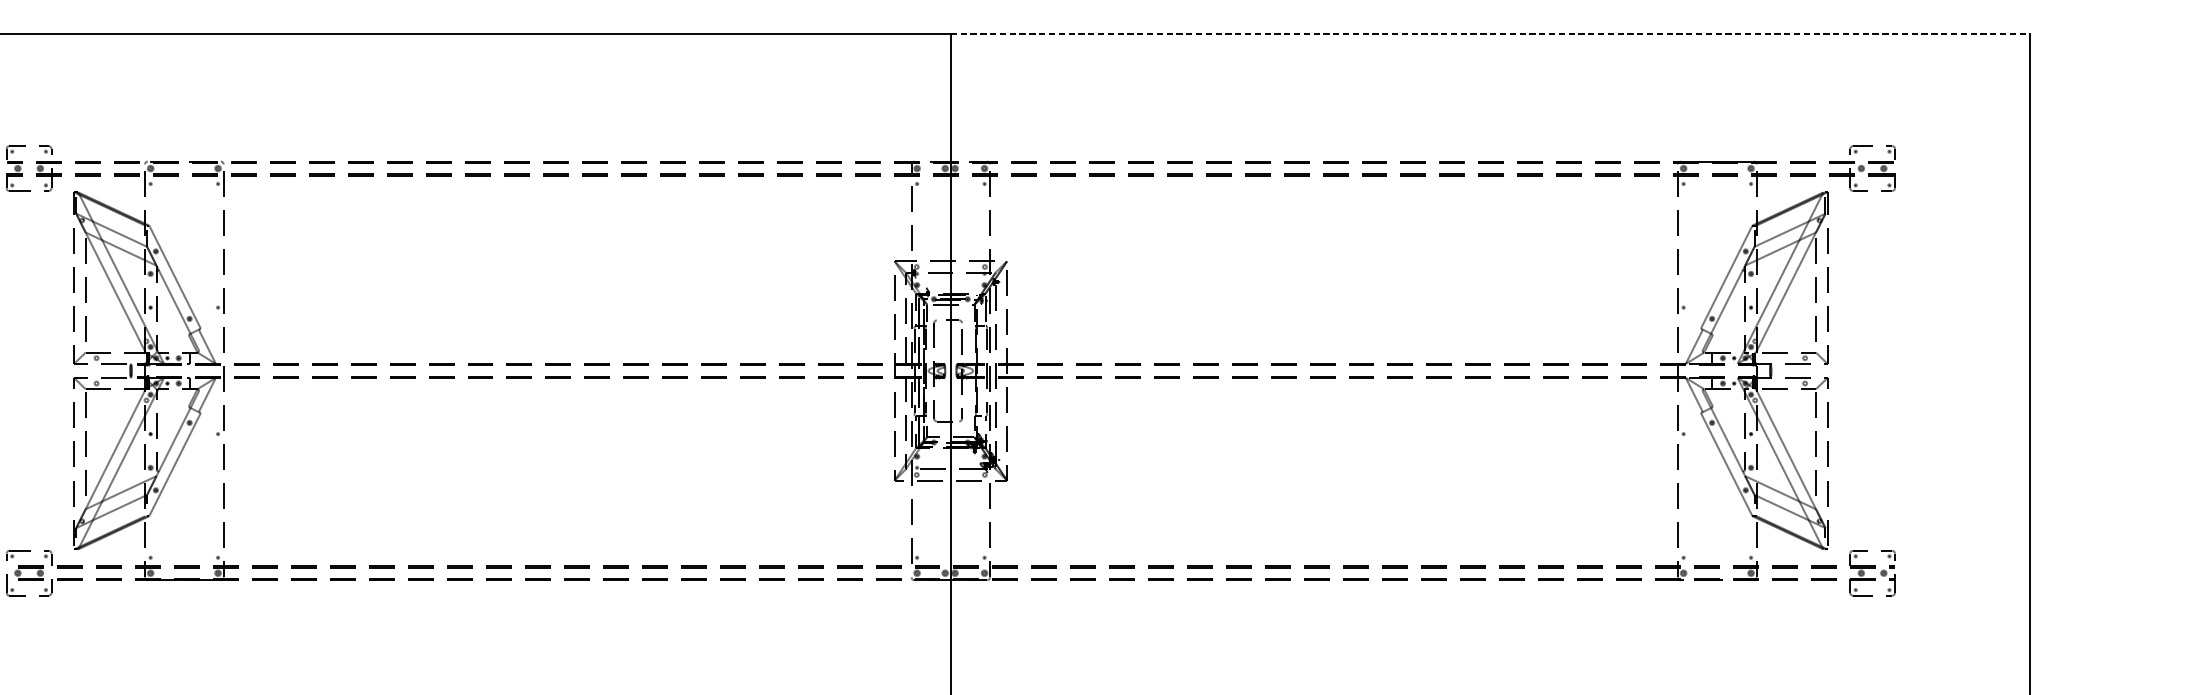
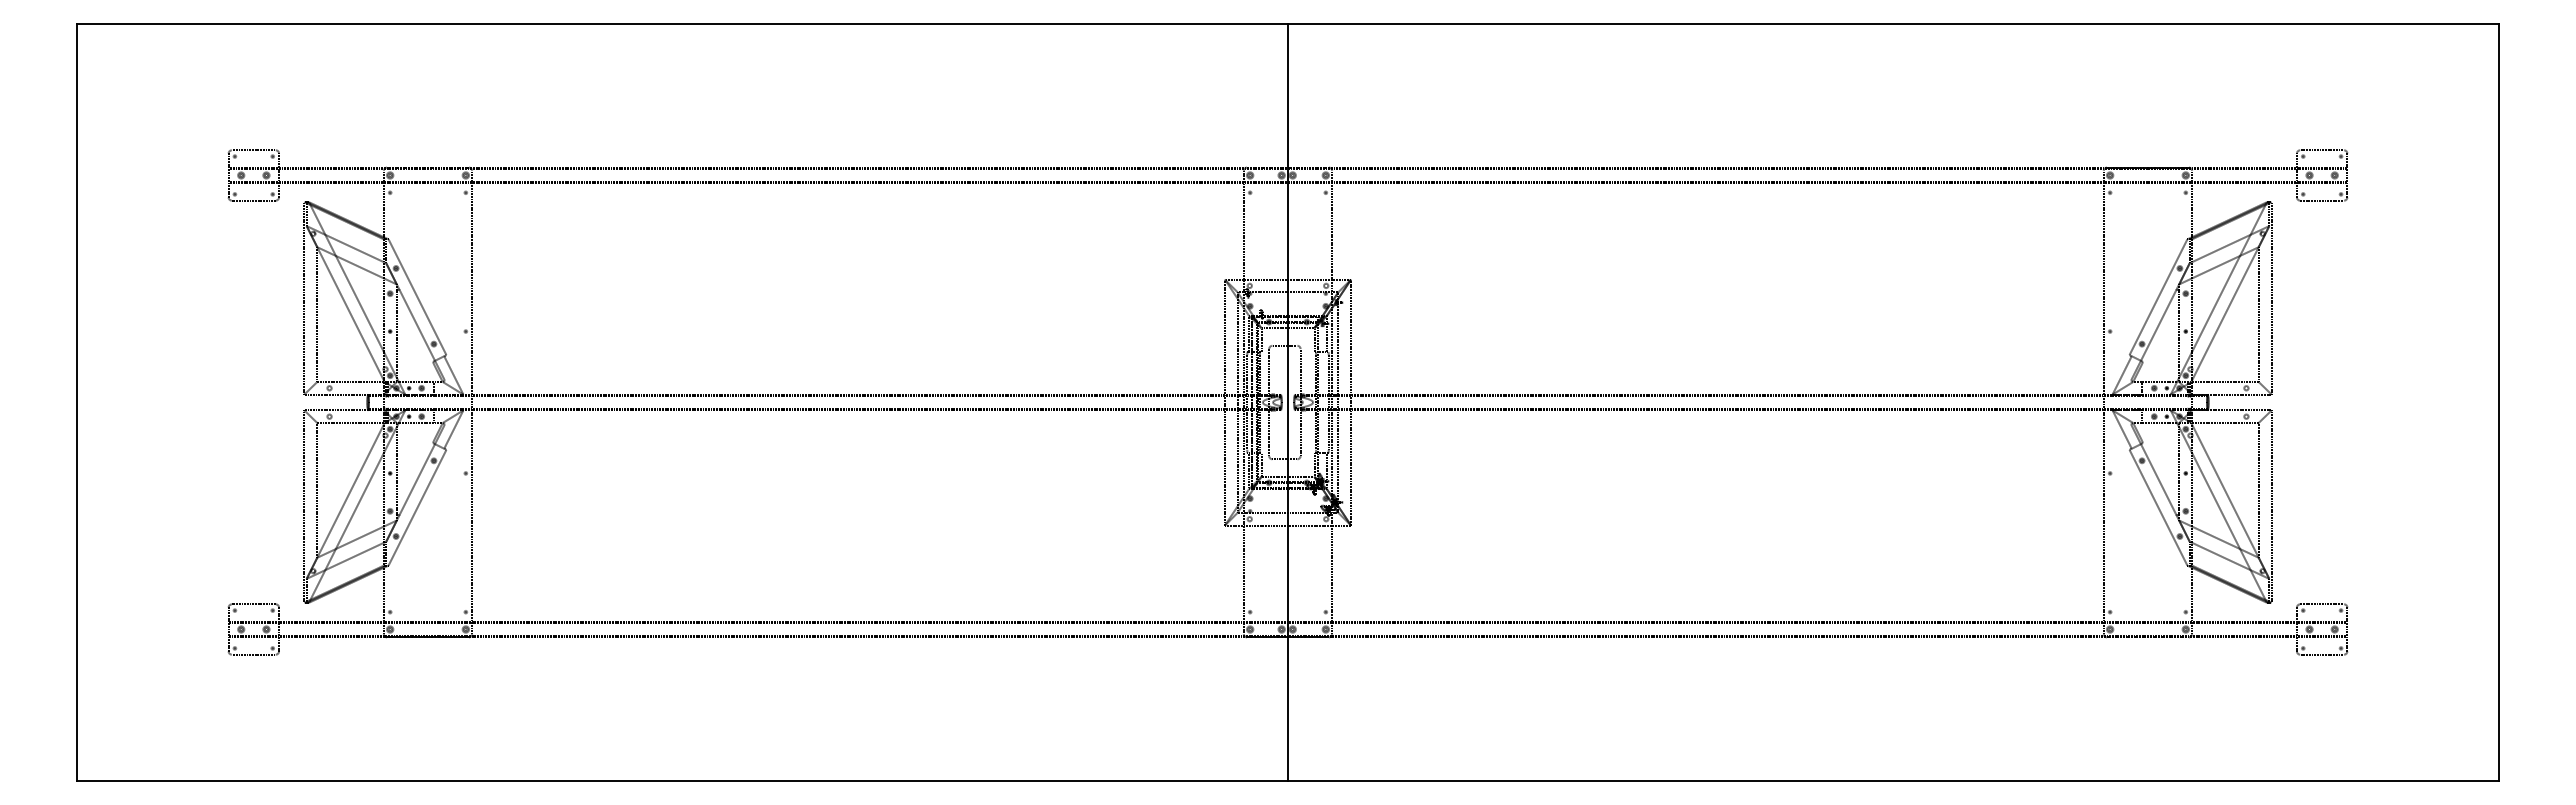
line: (1490, 33) -> (1893, 24), dashed -> solid

